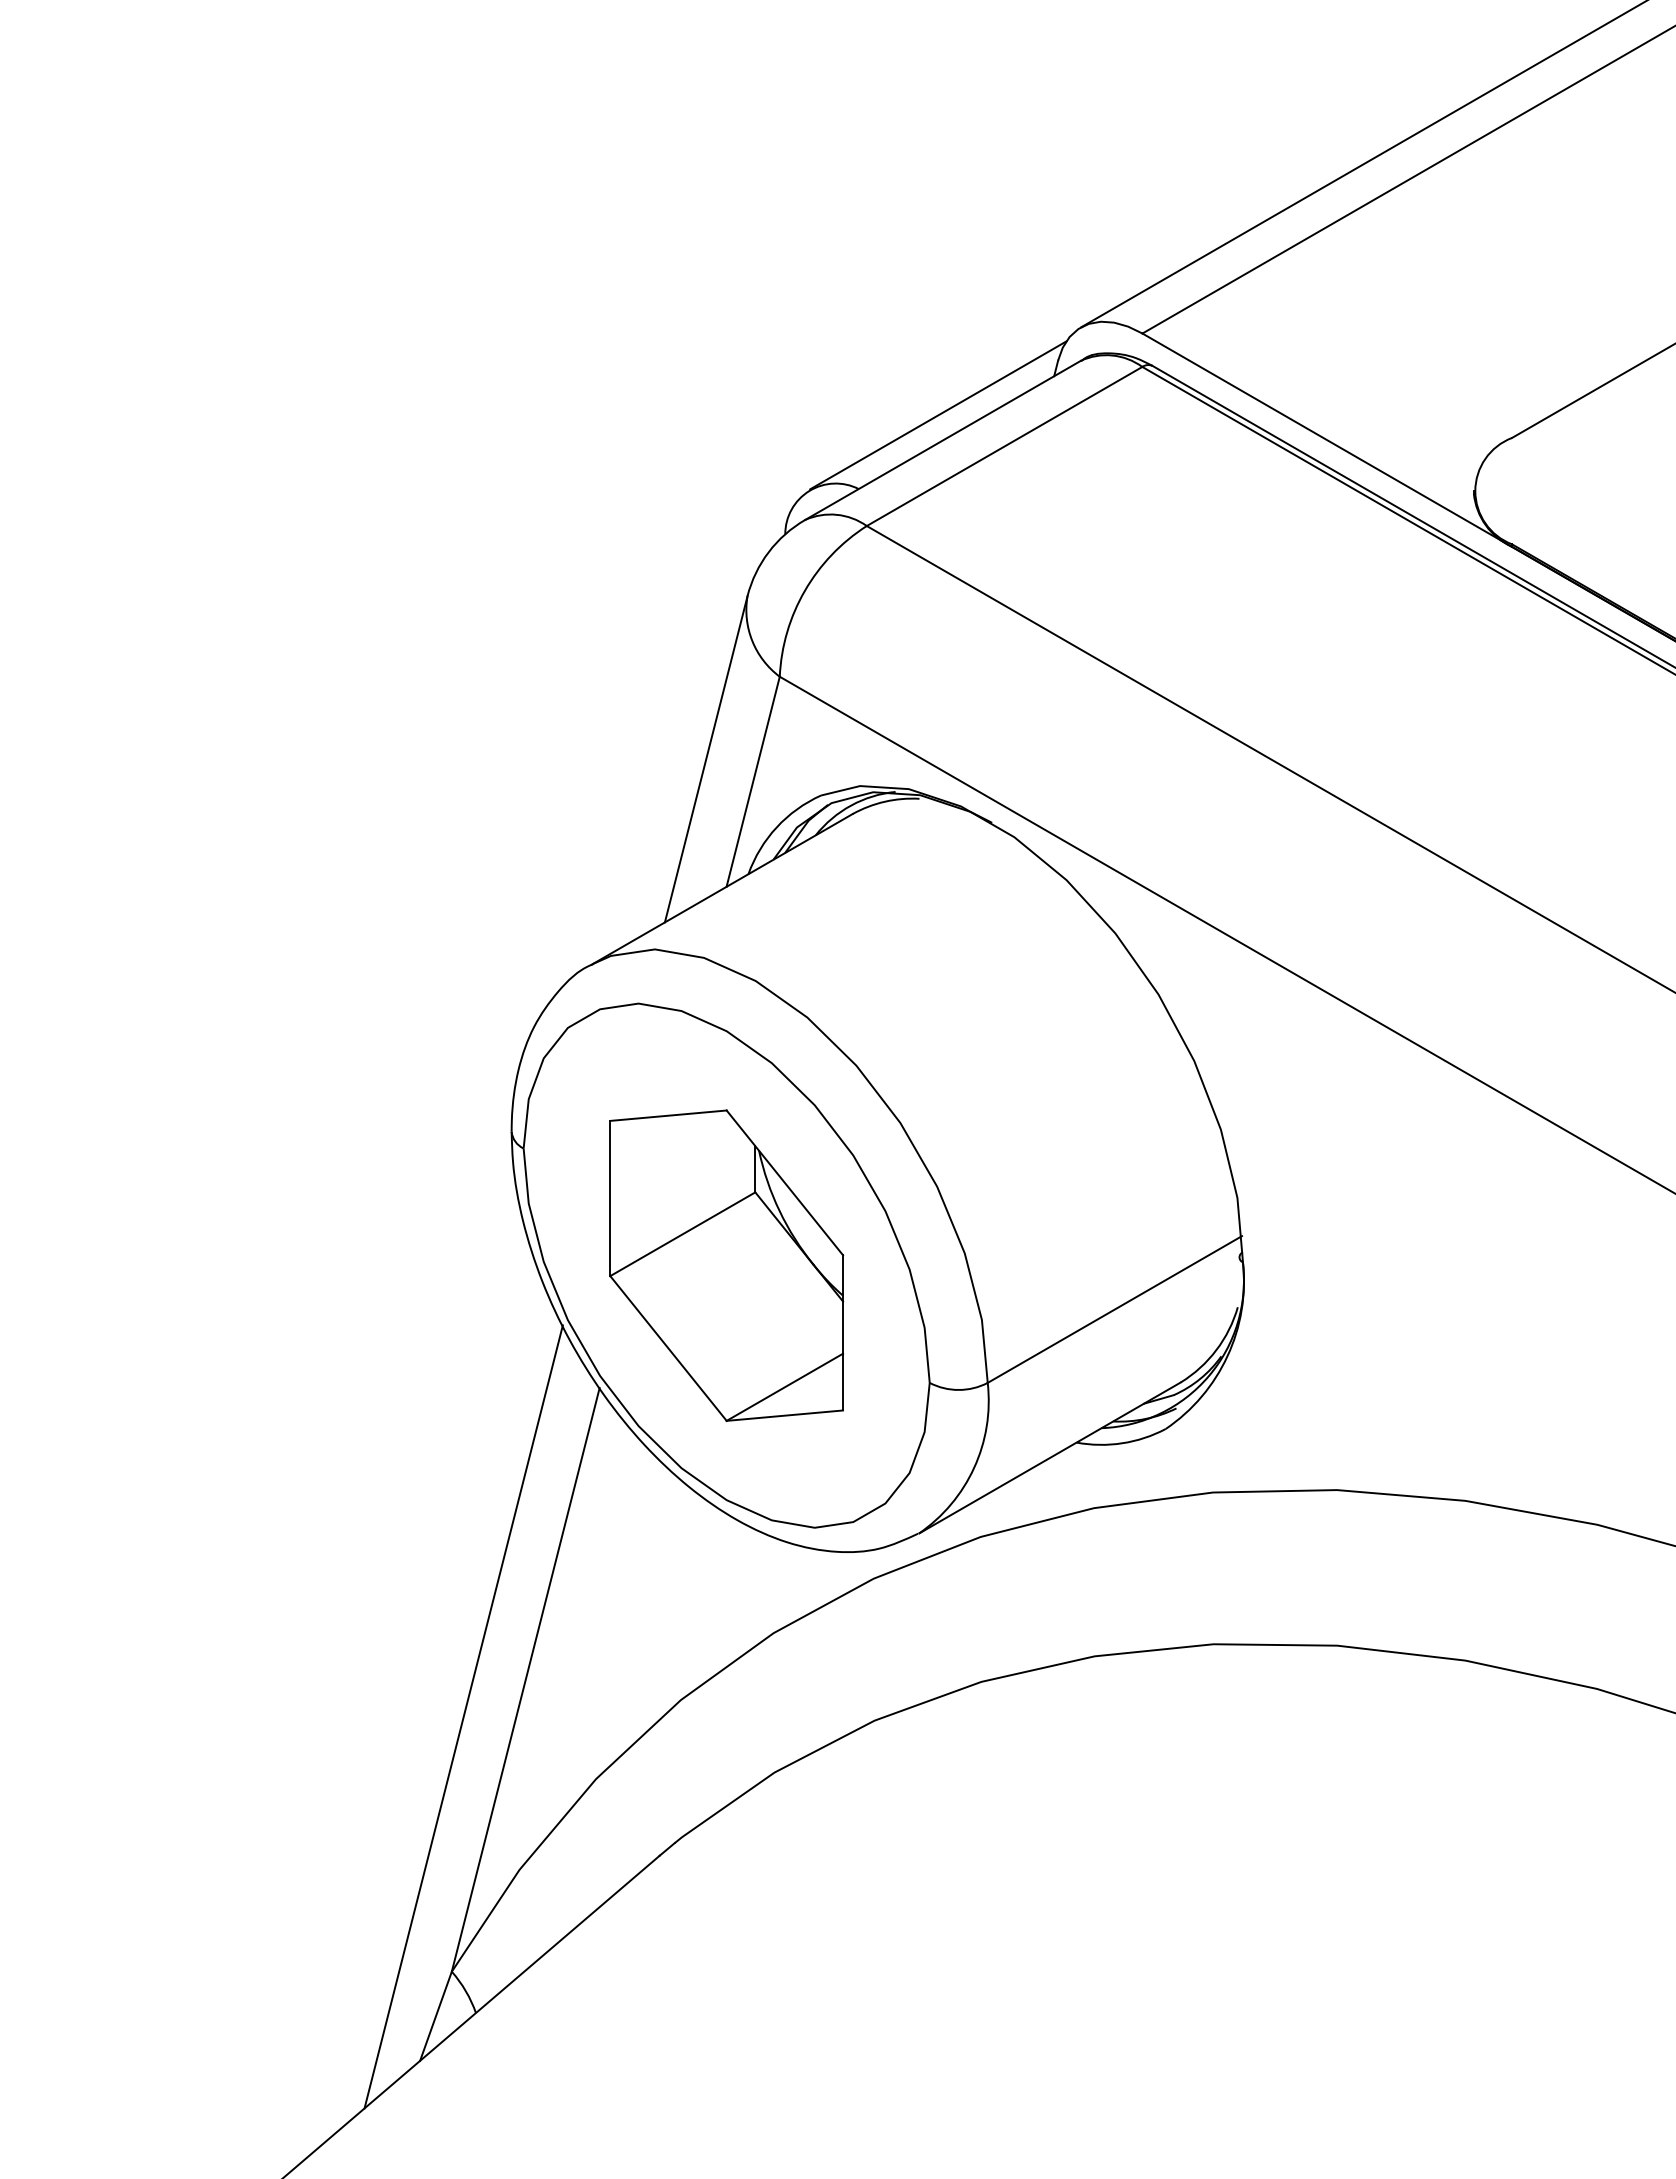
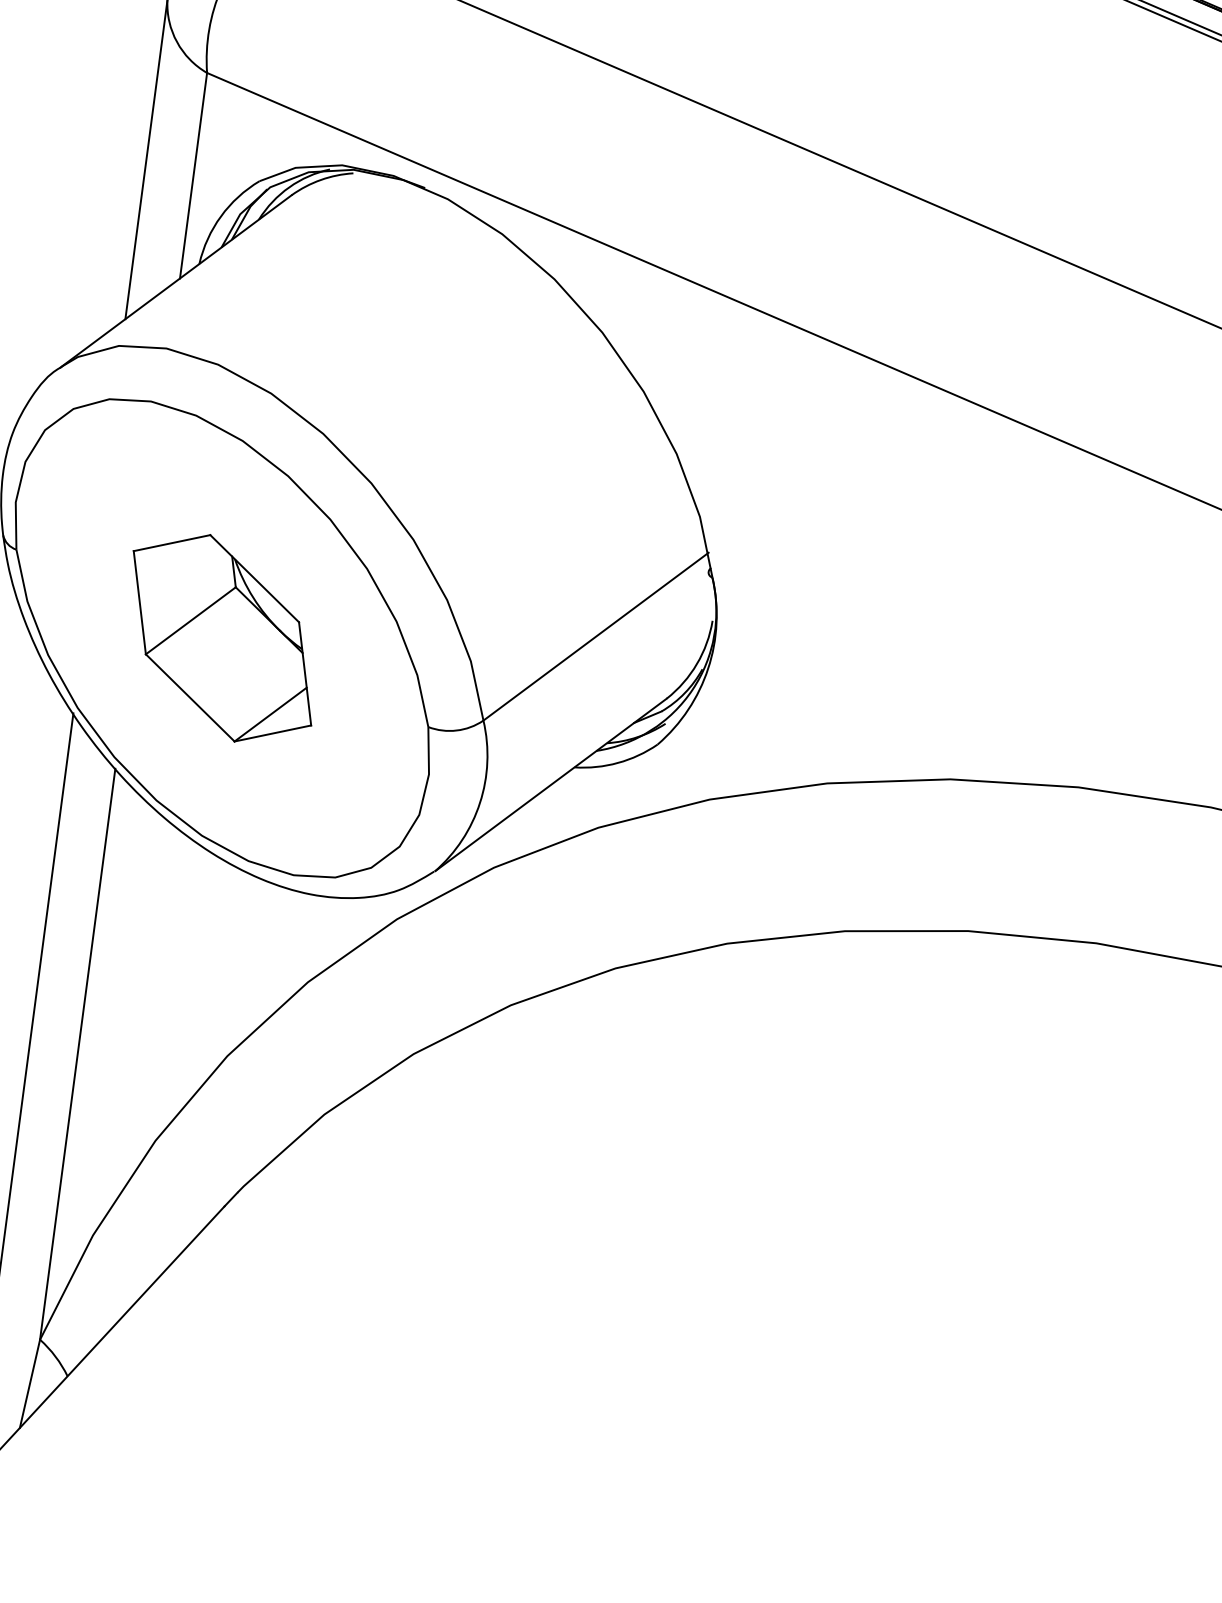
part: (726, 1265) -> (222, 638), size x0.7

